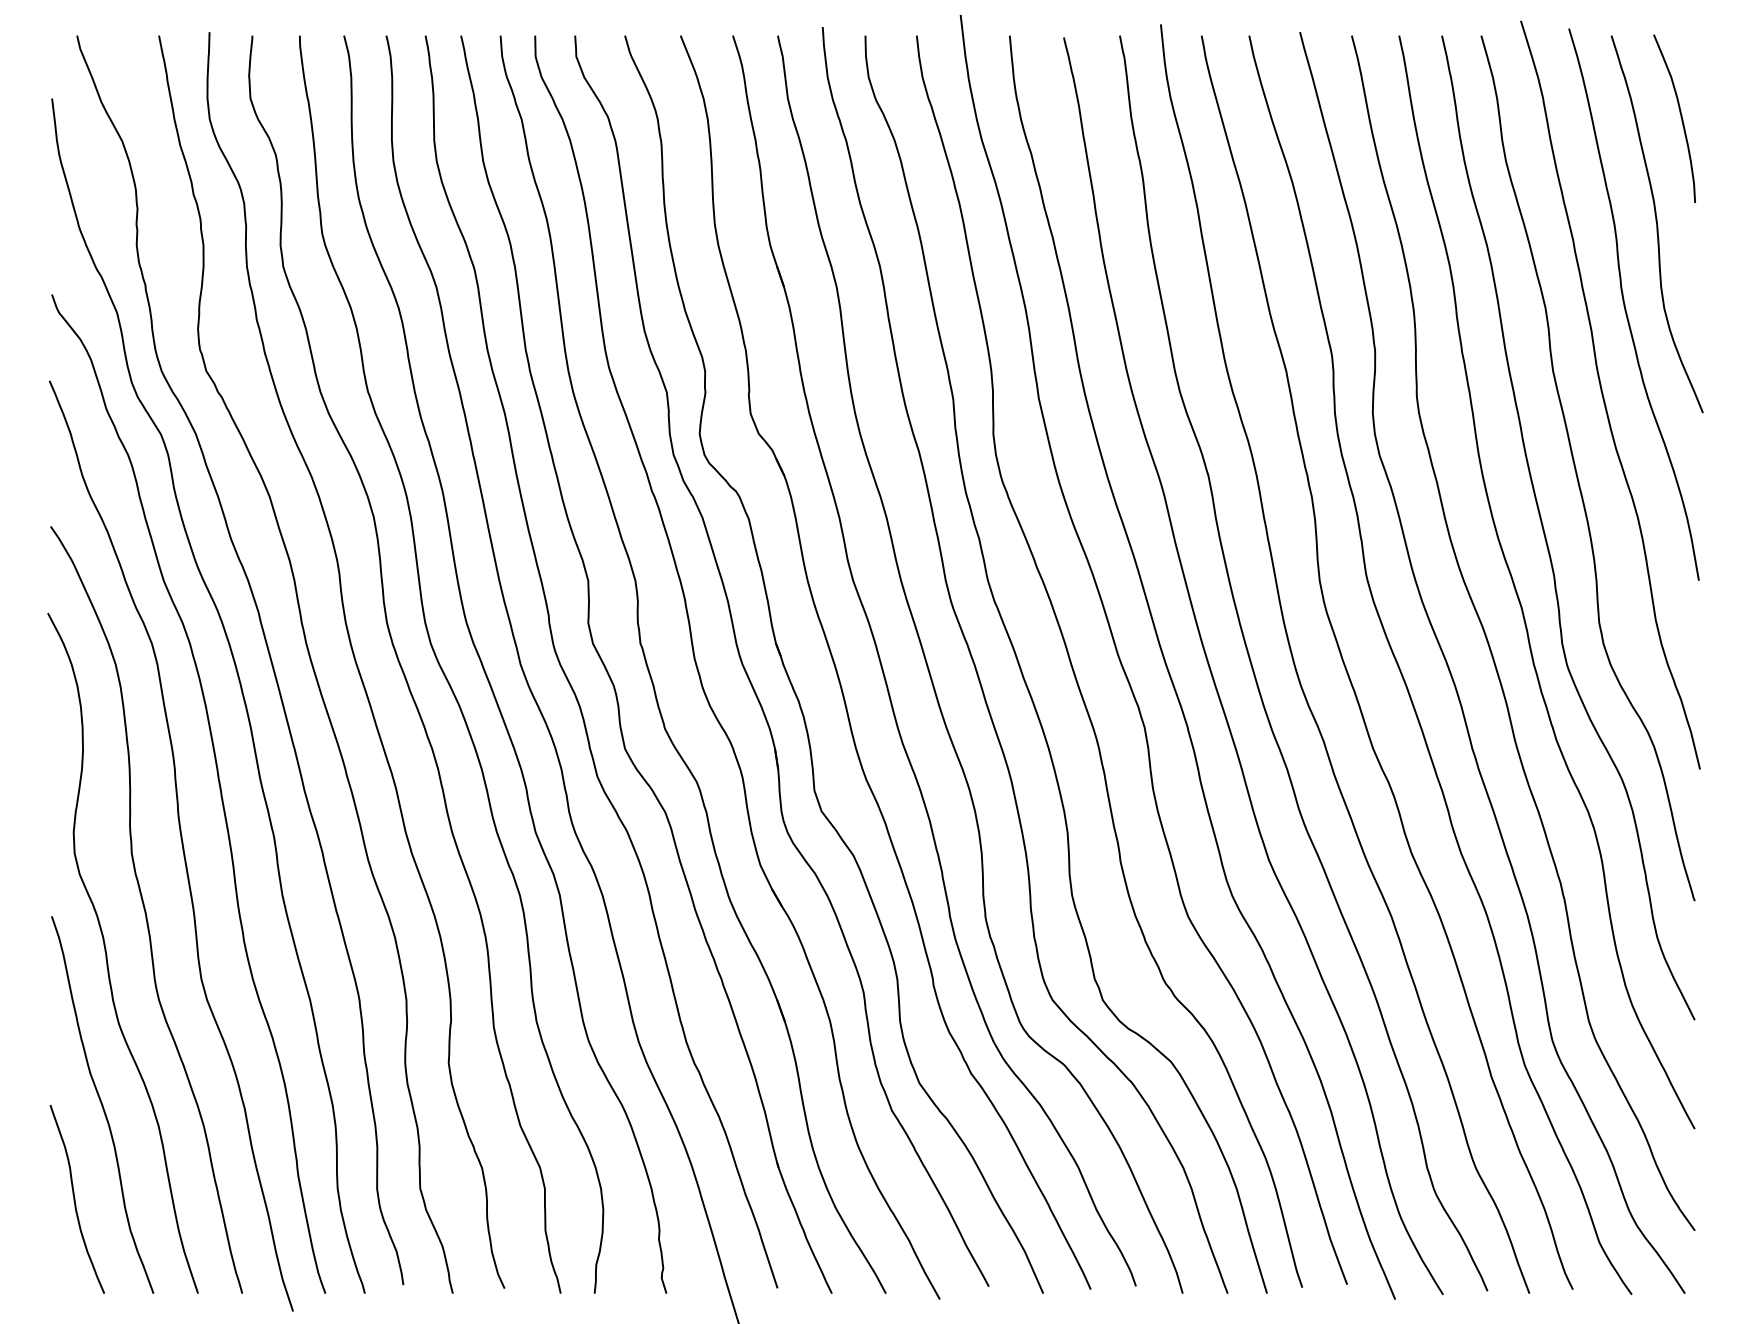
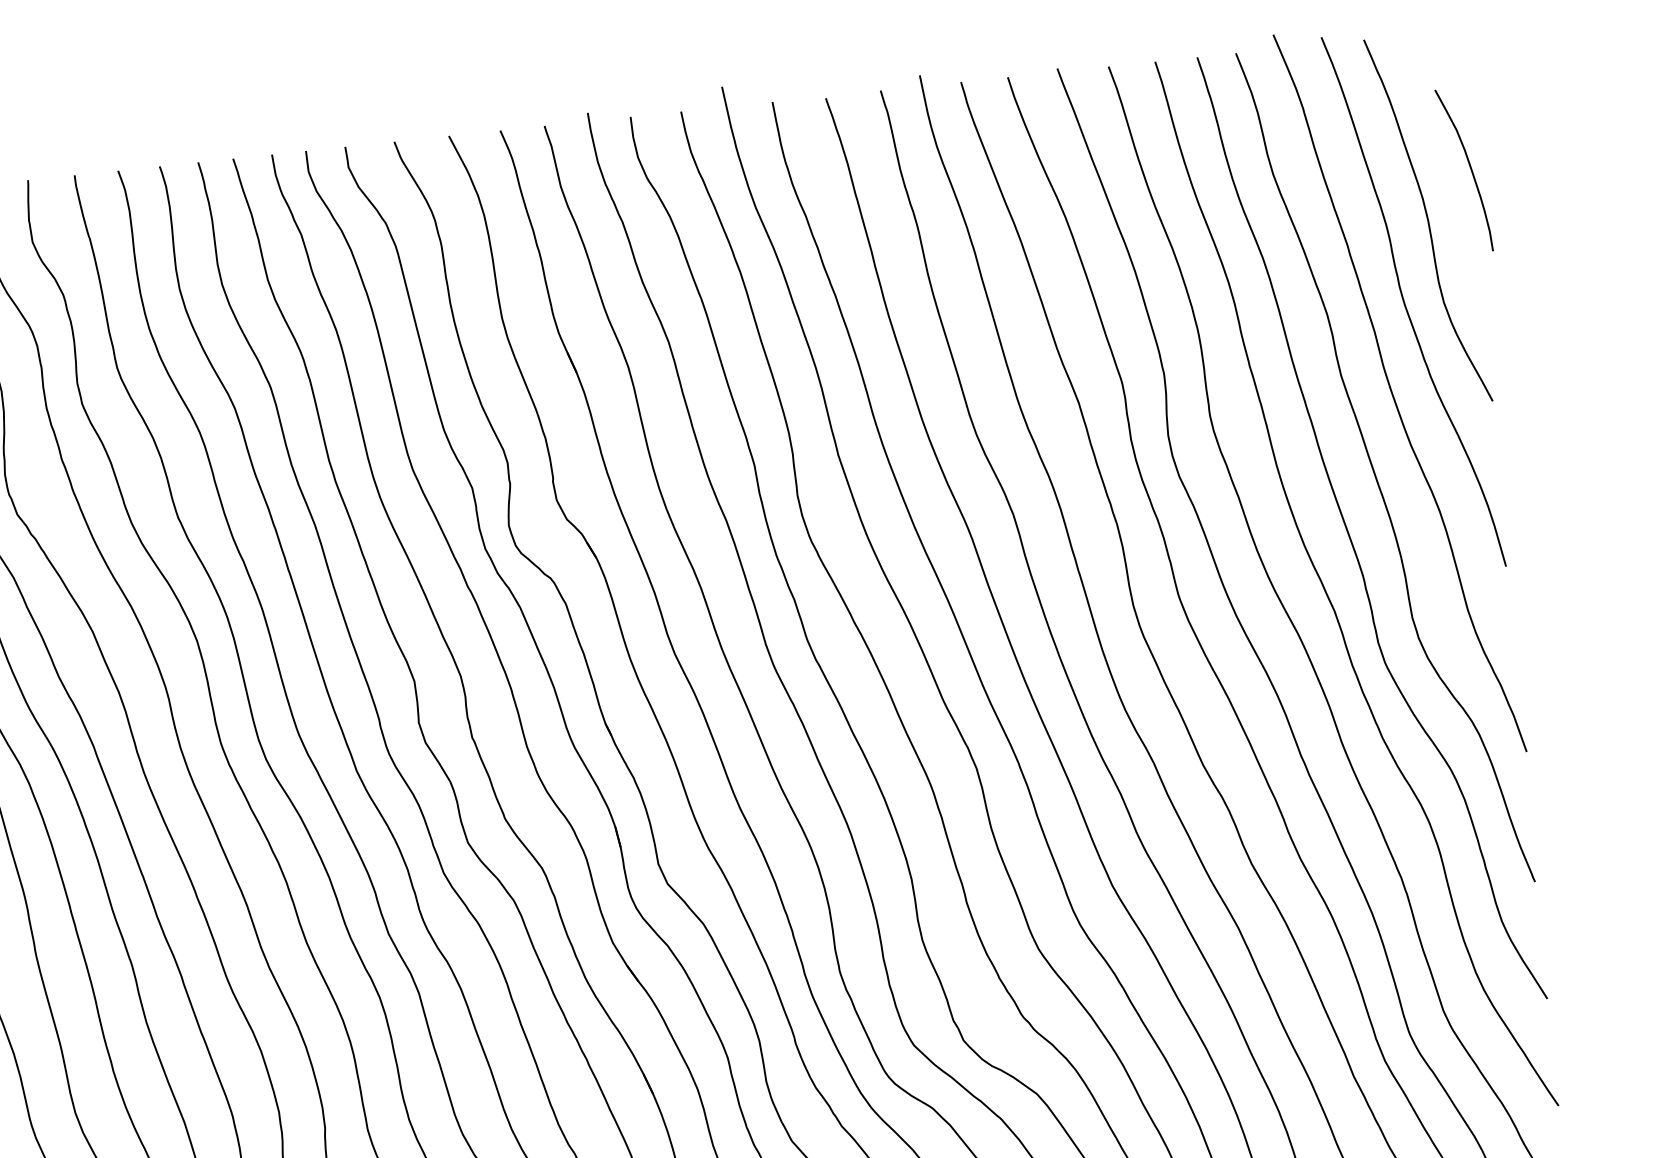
curve: (1680, 117) -> (1469, 168), moved

